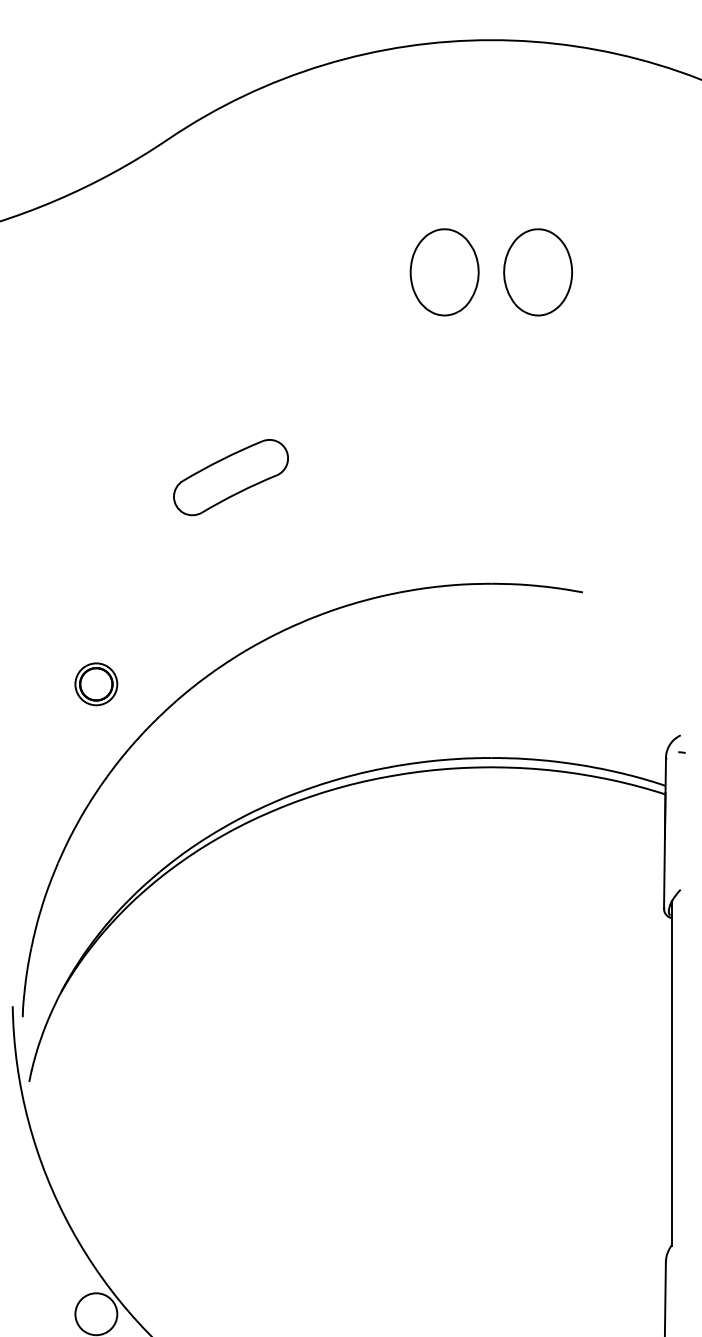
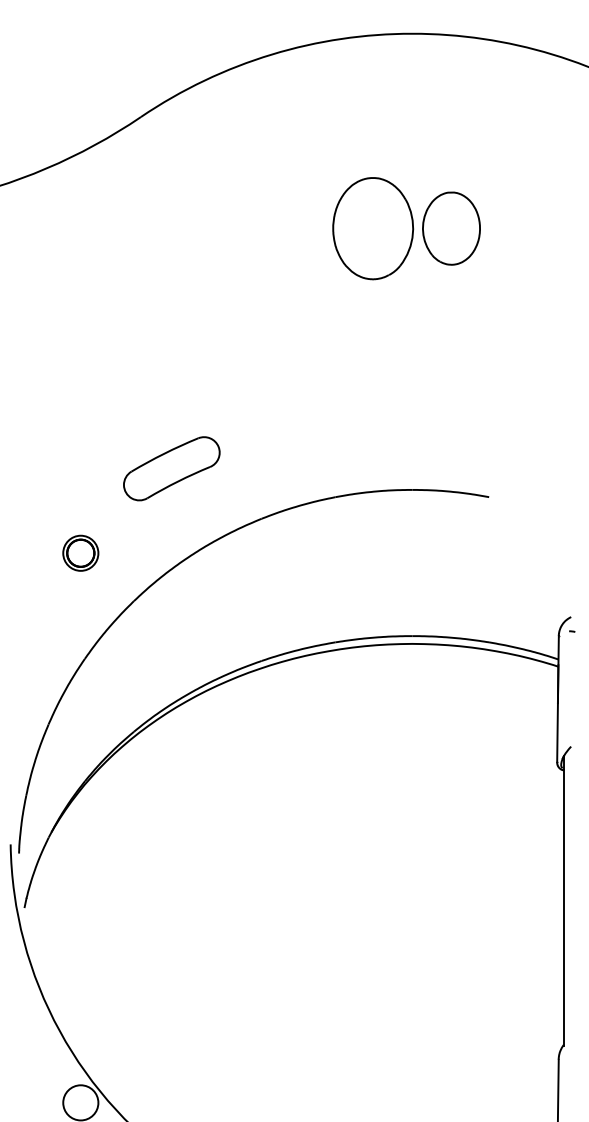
part: (443, 272) -> (372, 228), size x1.4
part: (230, 477) -> (171, 468), moved
part: (95, 683) -> (80, 552), moved

